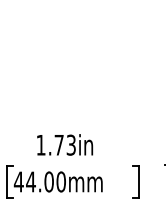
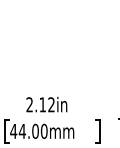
text: (55, 144) -> (40, 104), 1.73in -> 2.12in

